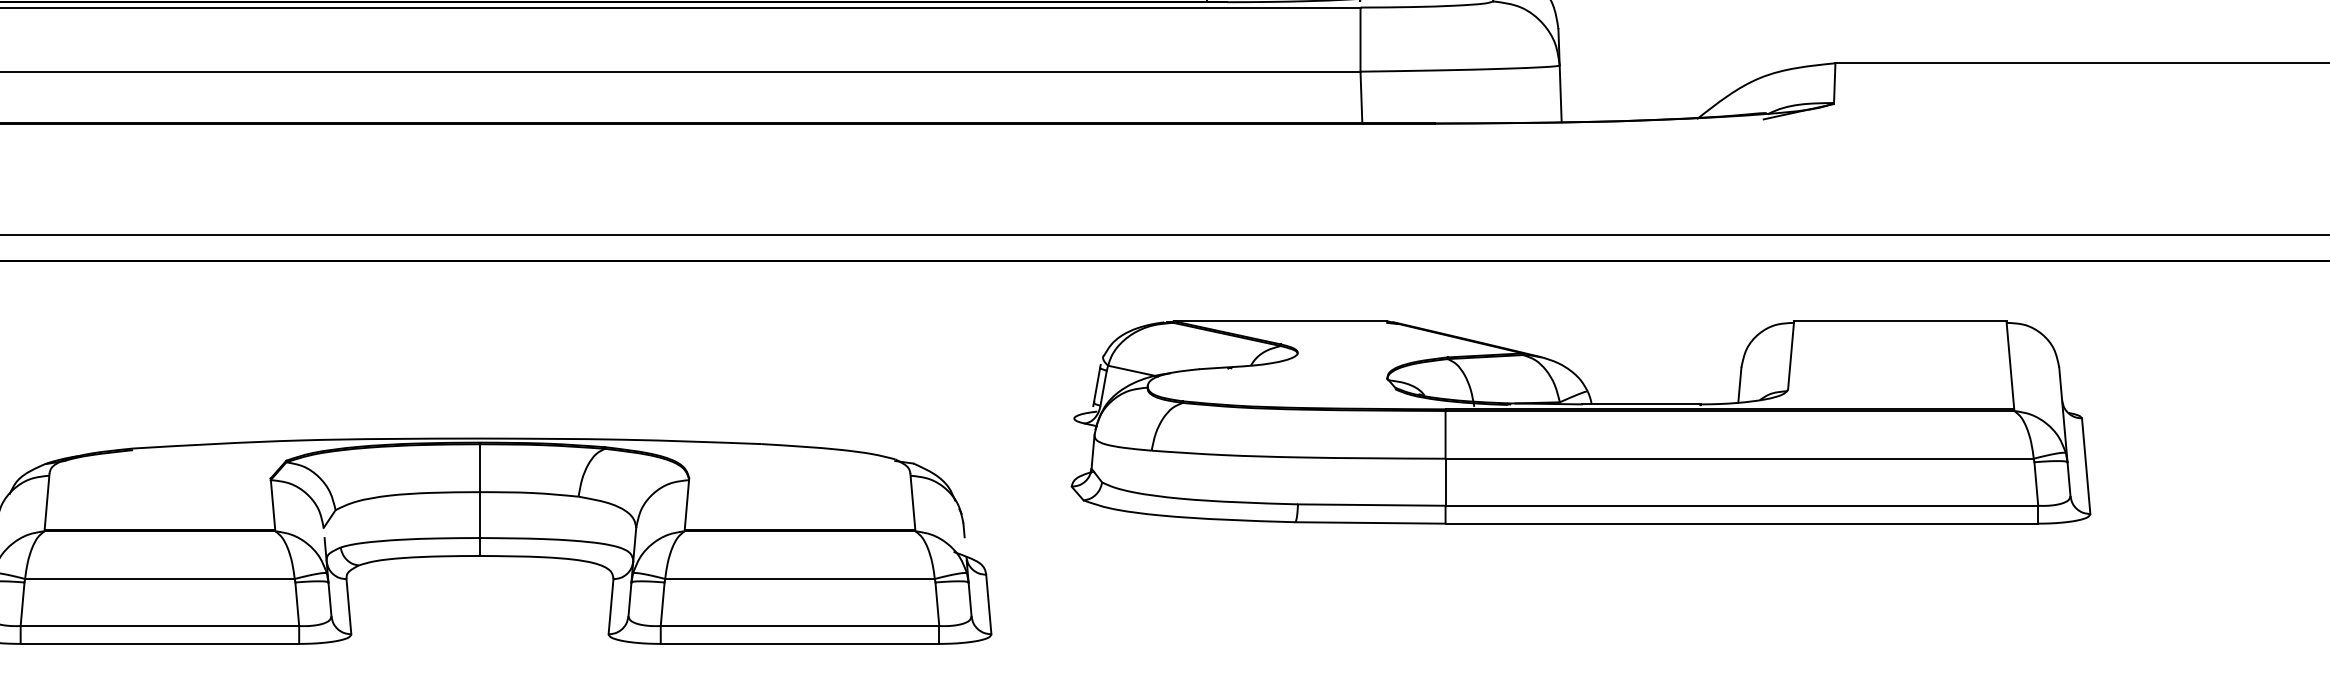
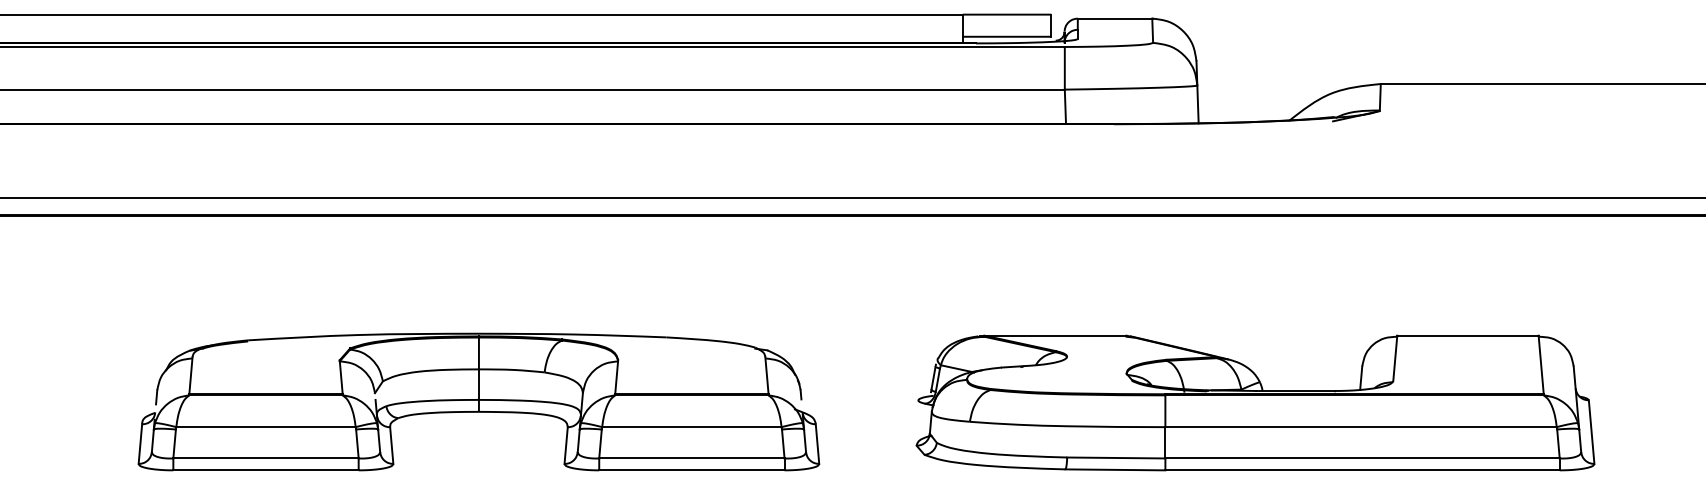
part: (1580, 421) -> (1255, 402), moved

